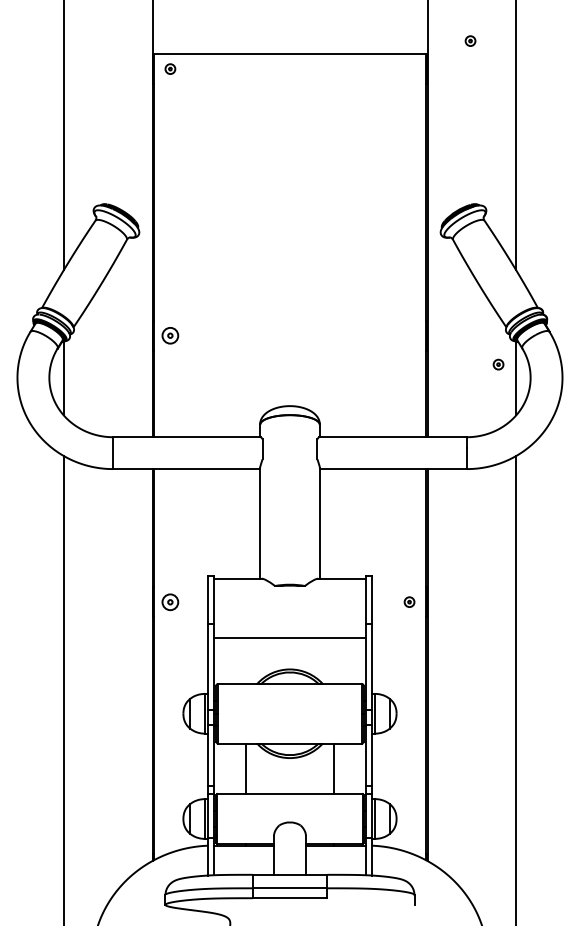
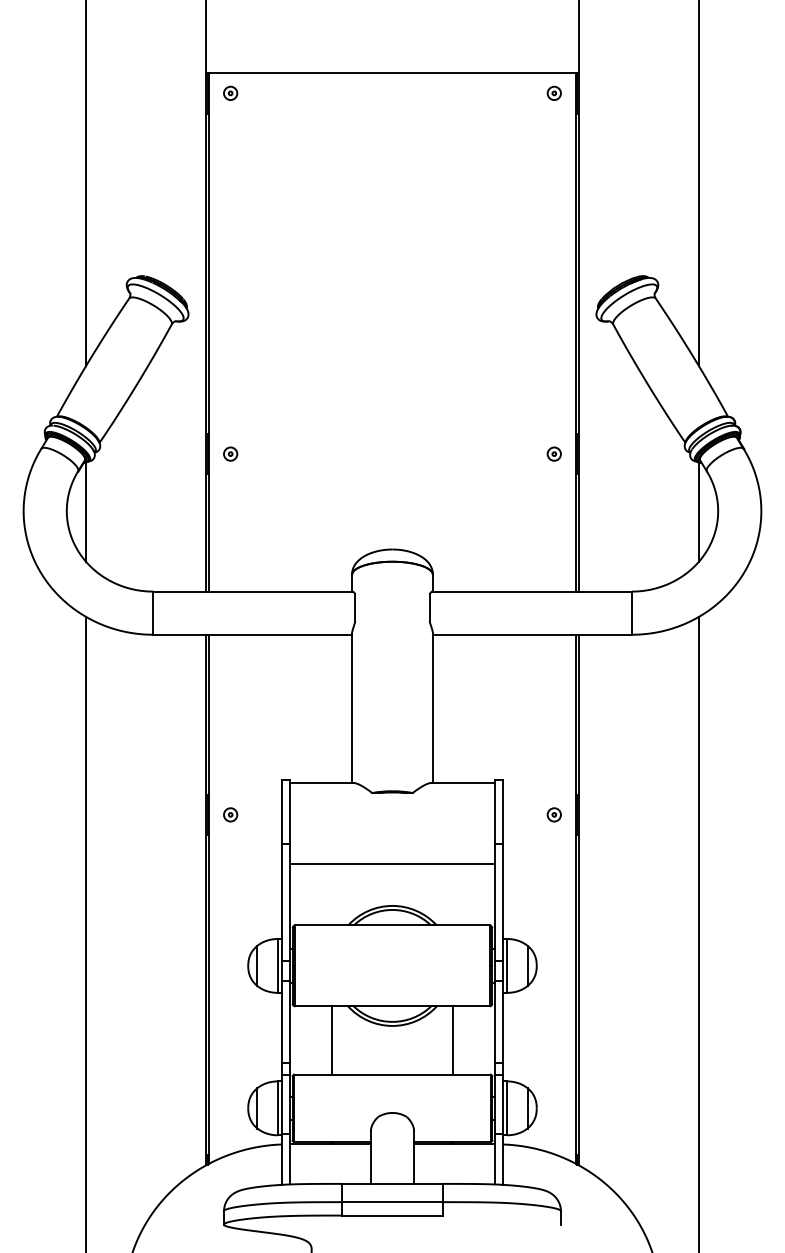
part: (470, 40) -> (554, 92), moved
part: (170, 335) -> (230, 453), size x0.62
part: (498, 364) -> (554, 453), moved
part: (170, 601) -> (230, 813), size x0.62

